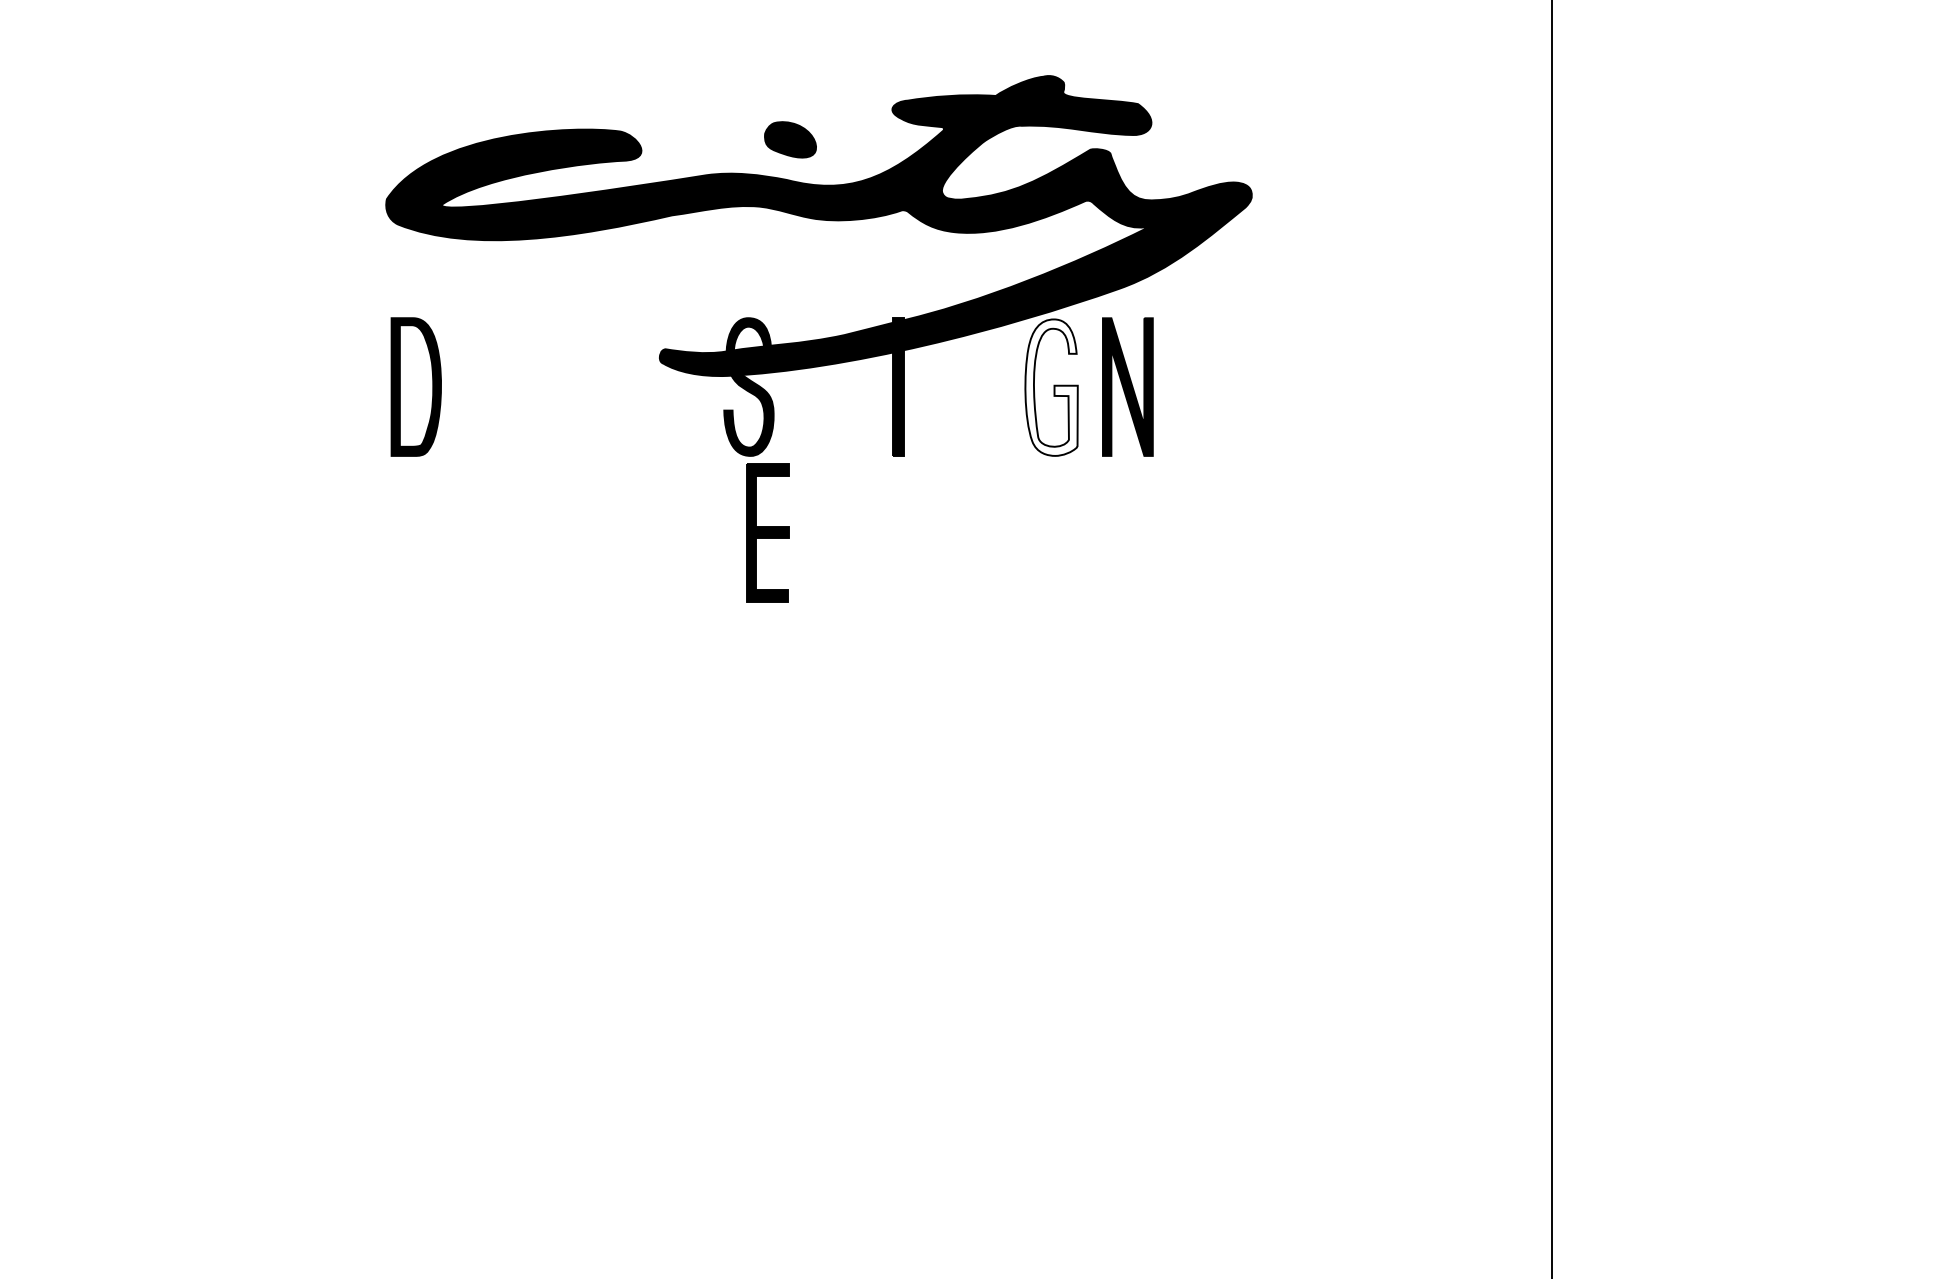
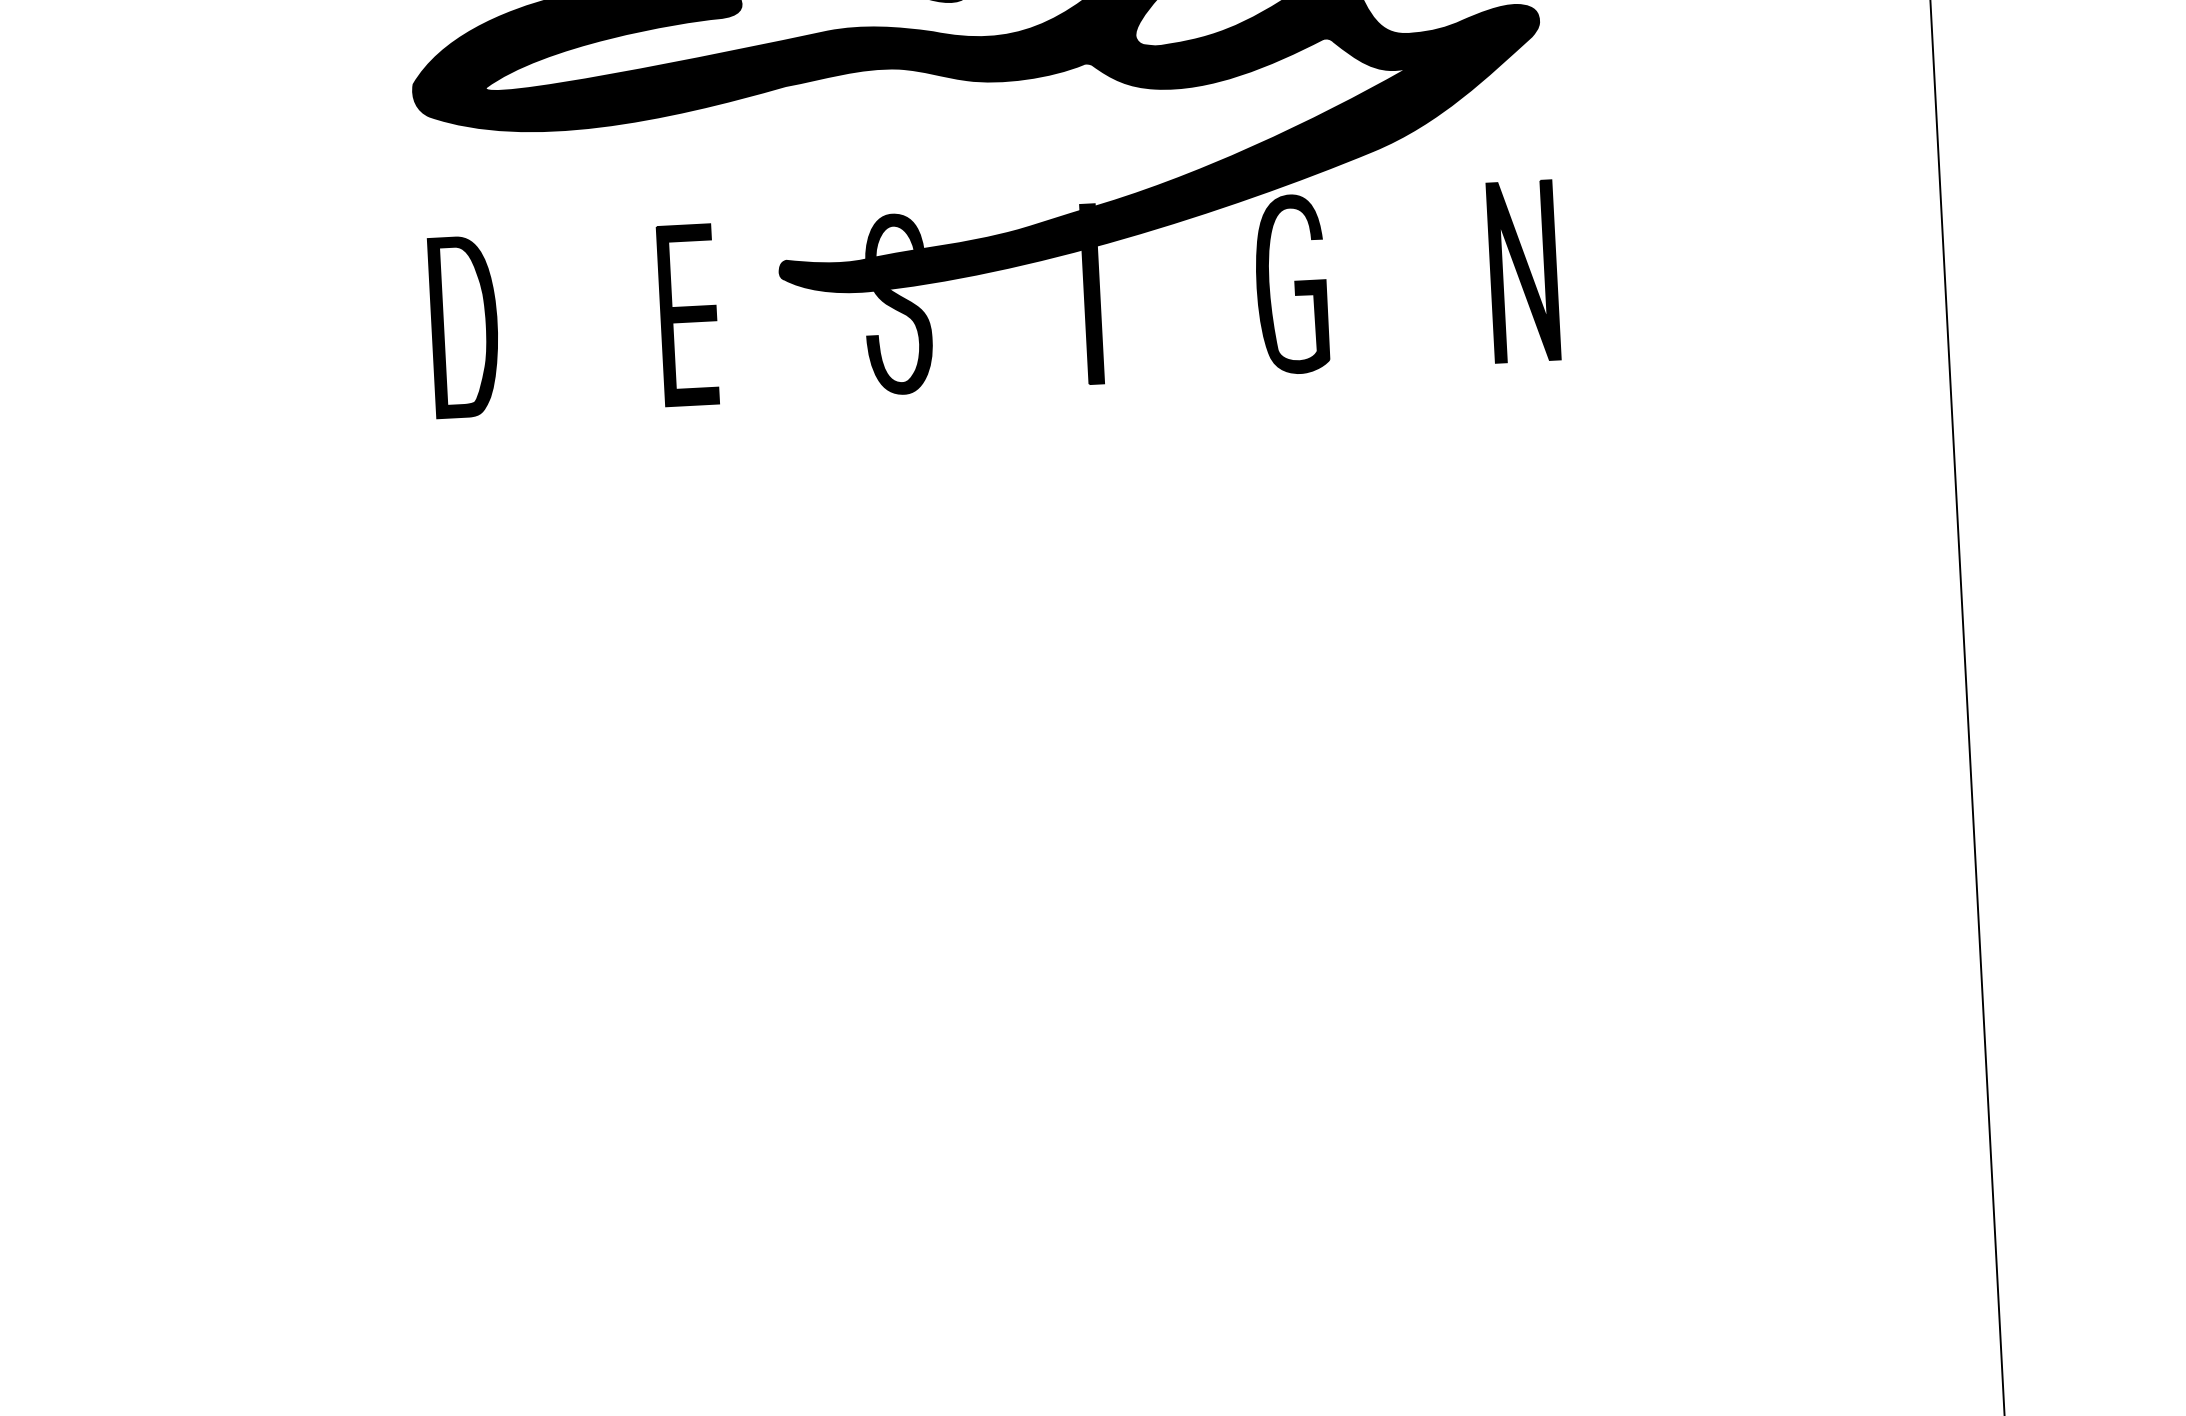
part: (1127, 386) -> (1523, 270), moved
fill: (1051, 387) -> (1291, 284), added
part: (767, 532) -> (687, 314), moved

